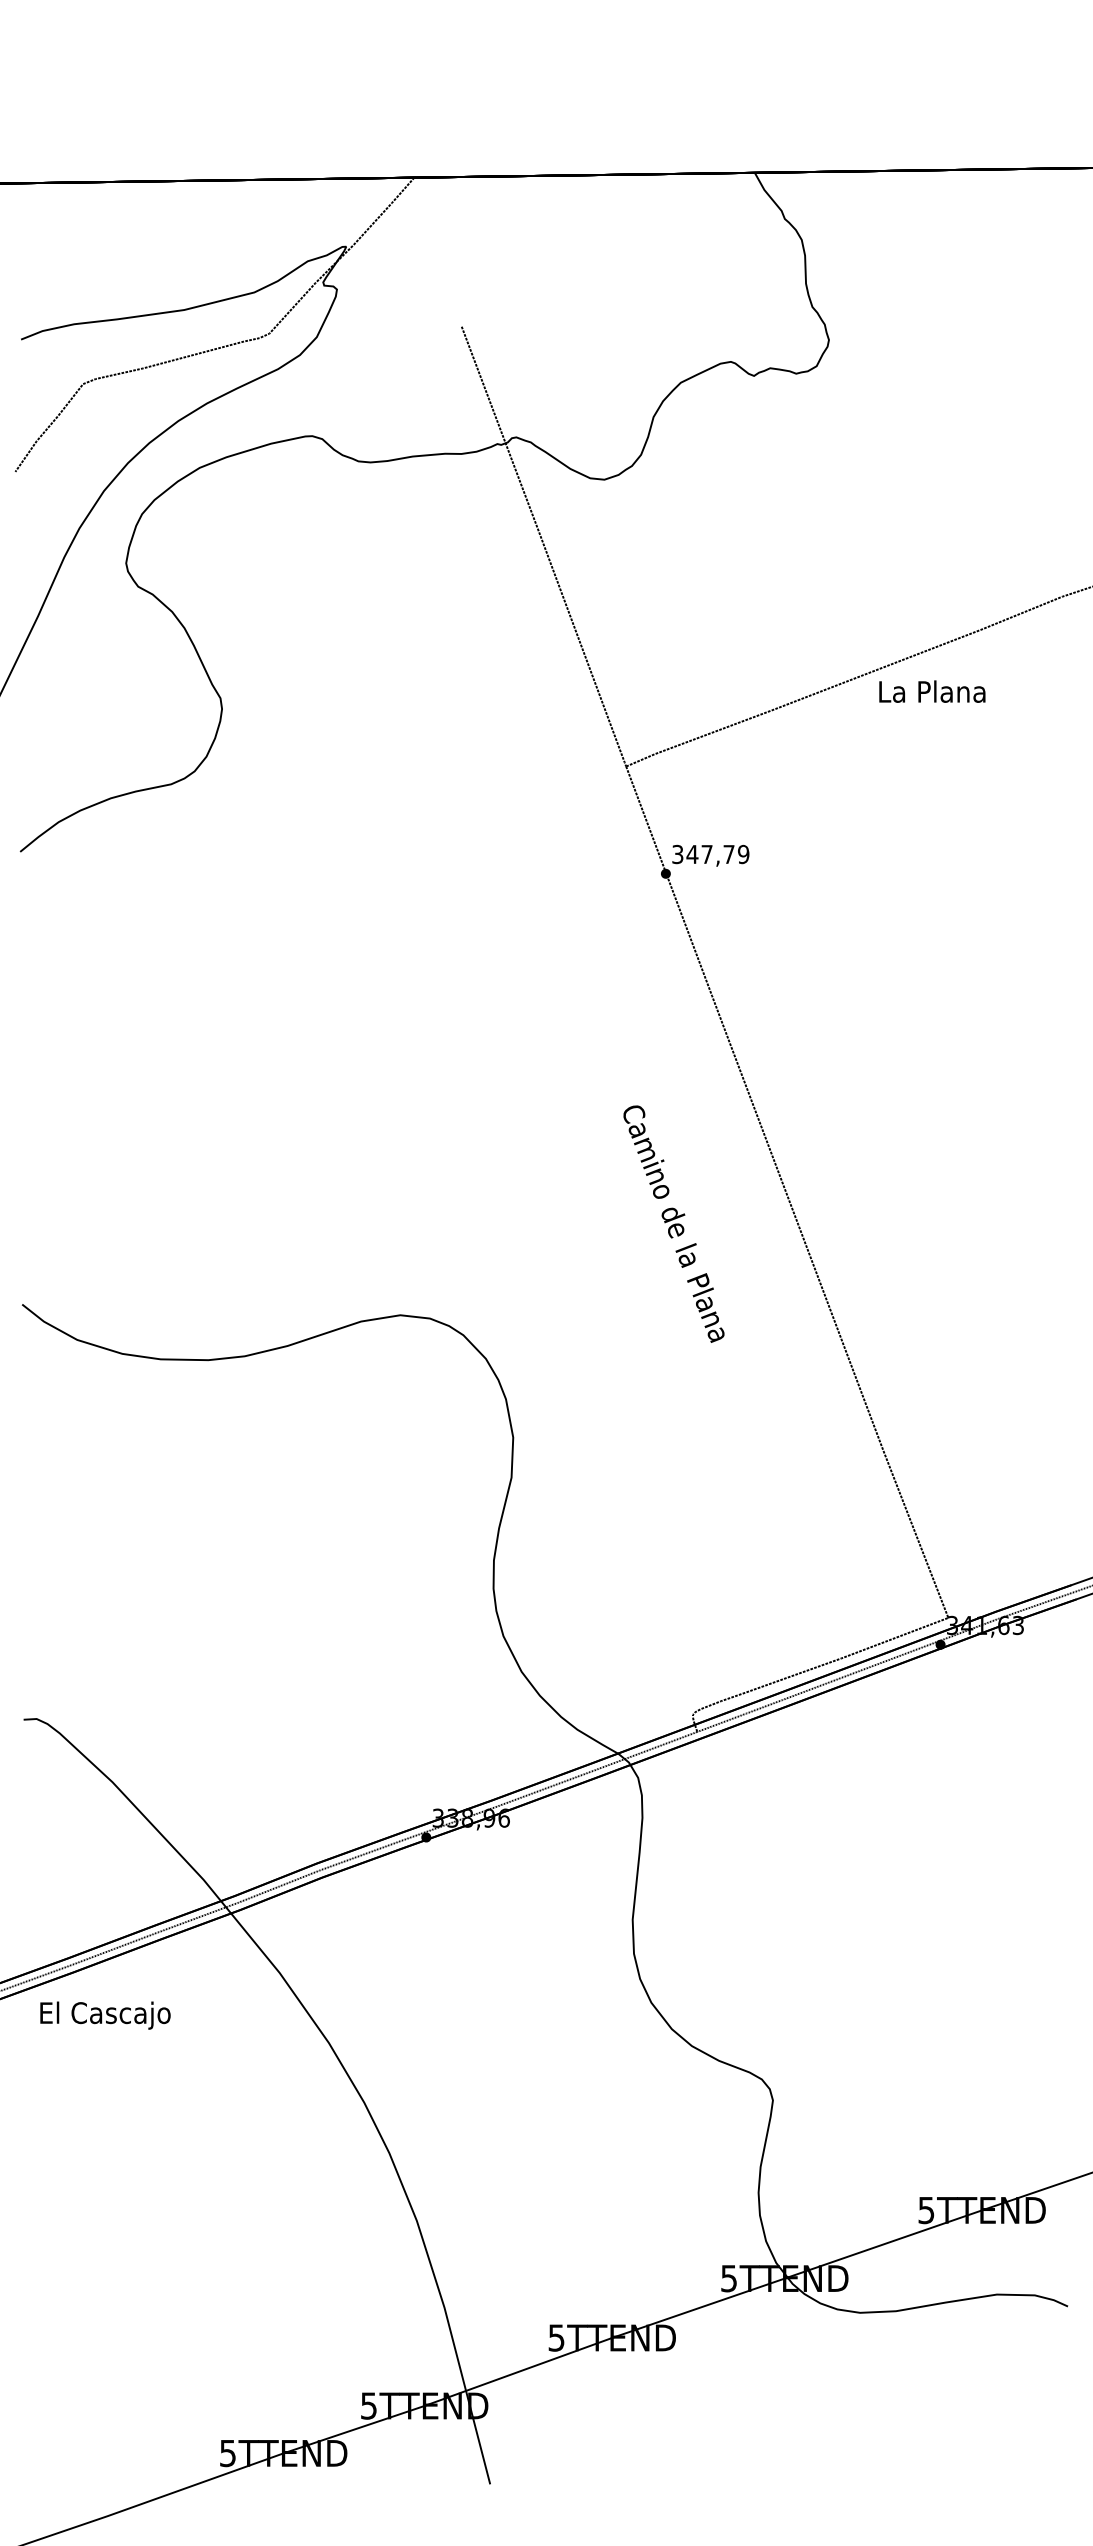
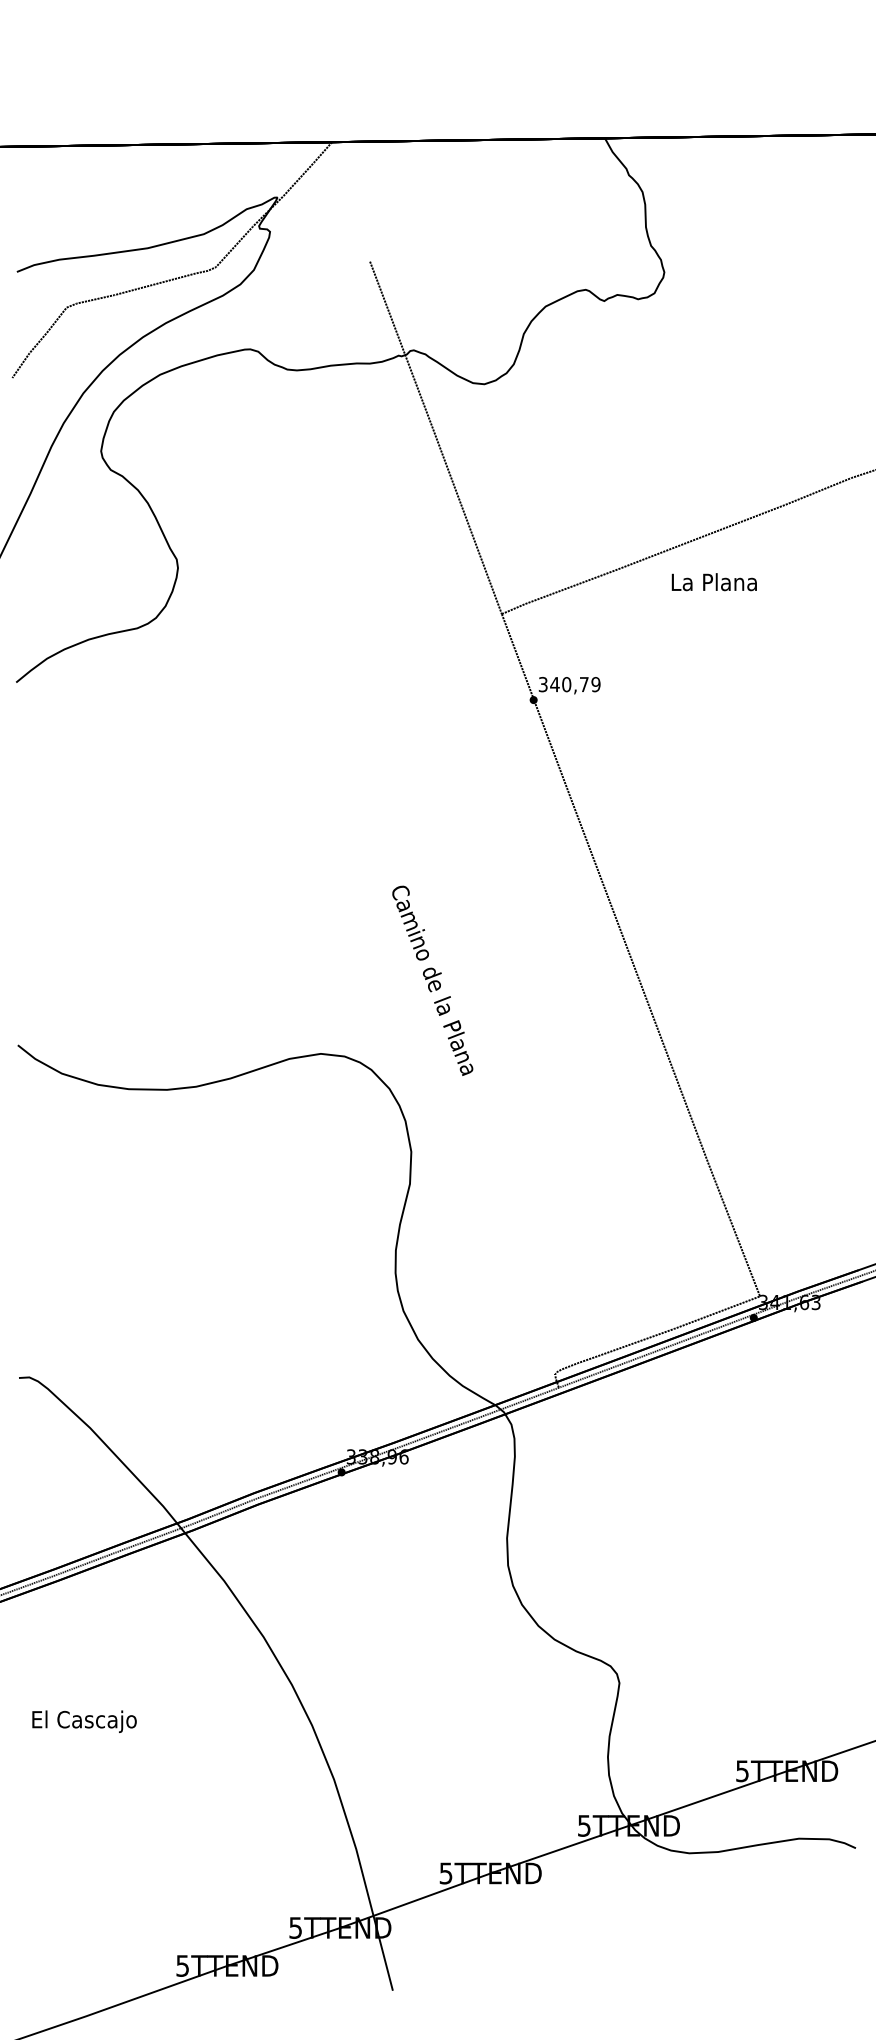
text: (932, 691) -> (714, 582), moved
text: (706, 854) -> (566, 684), 347,79 -> 340,79
text: (673, 1223) -> (432, 980), moved
text: (105, 2015) -> (84, 1721), moved

